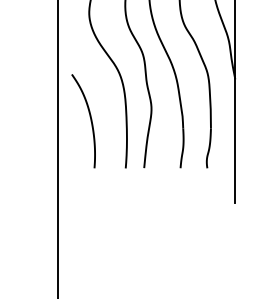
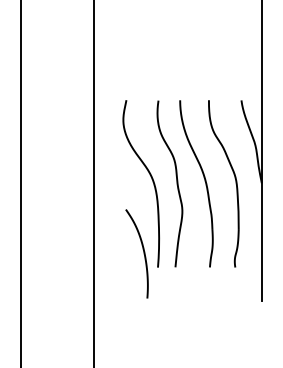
curve: (90, 120) -> (143, 253), moved

